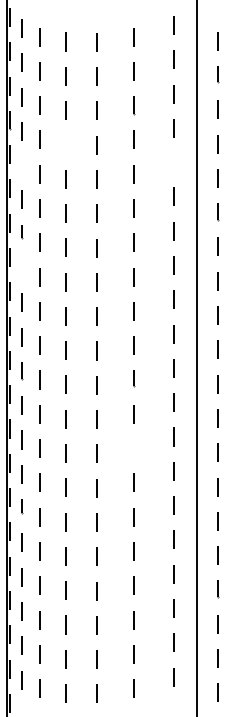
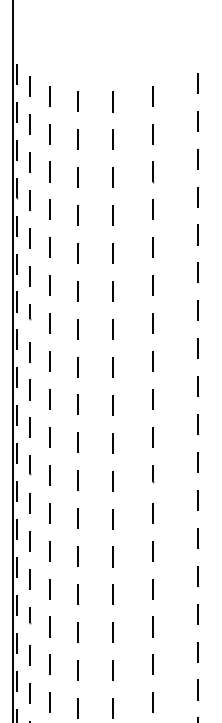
line: (65, 144) -> (77, 214), added
line: (173, 162) -> (197, 234), added
line: (21, 165) -> (29, 238), added
line: (21, 268) -> (29, 352), added
line: (133, 448) -> (153, 551), added

